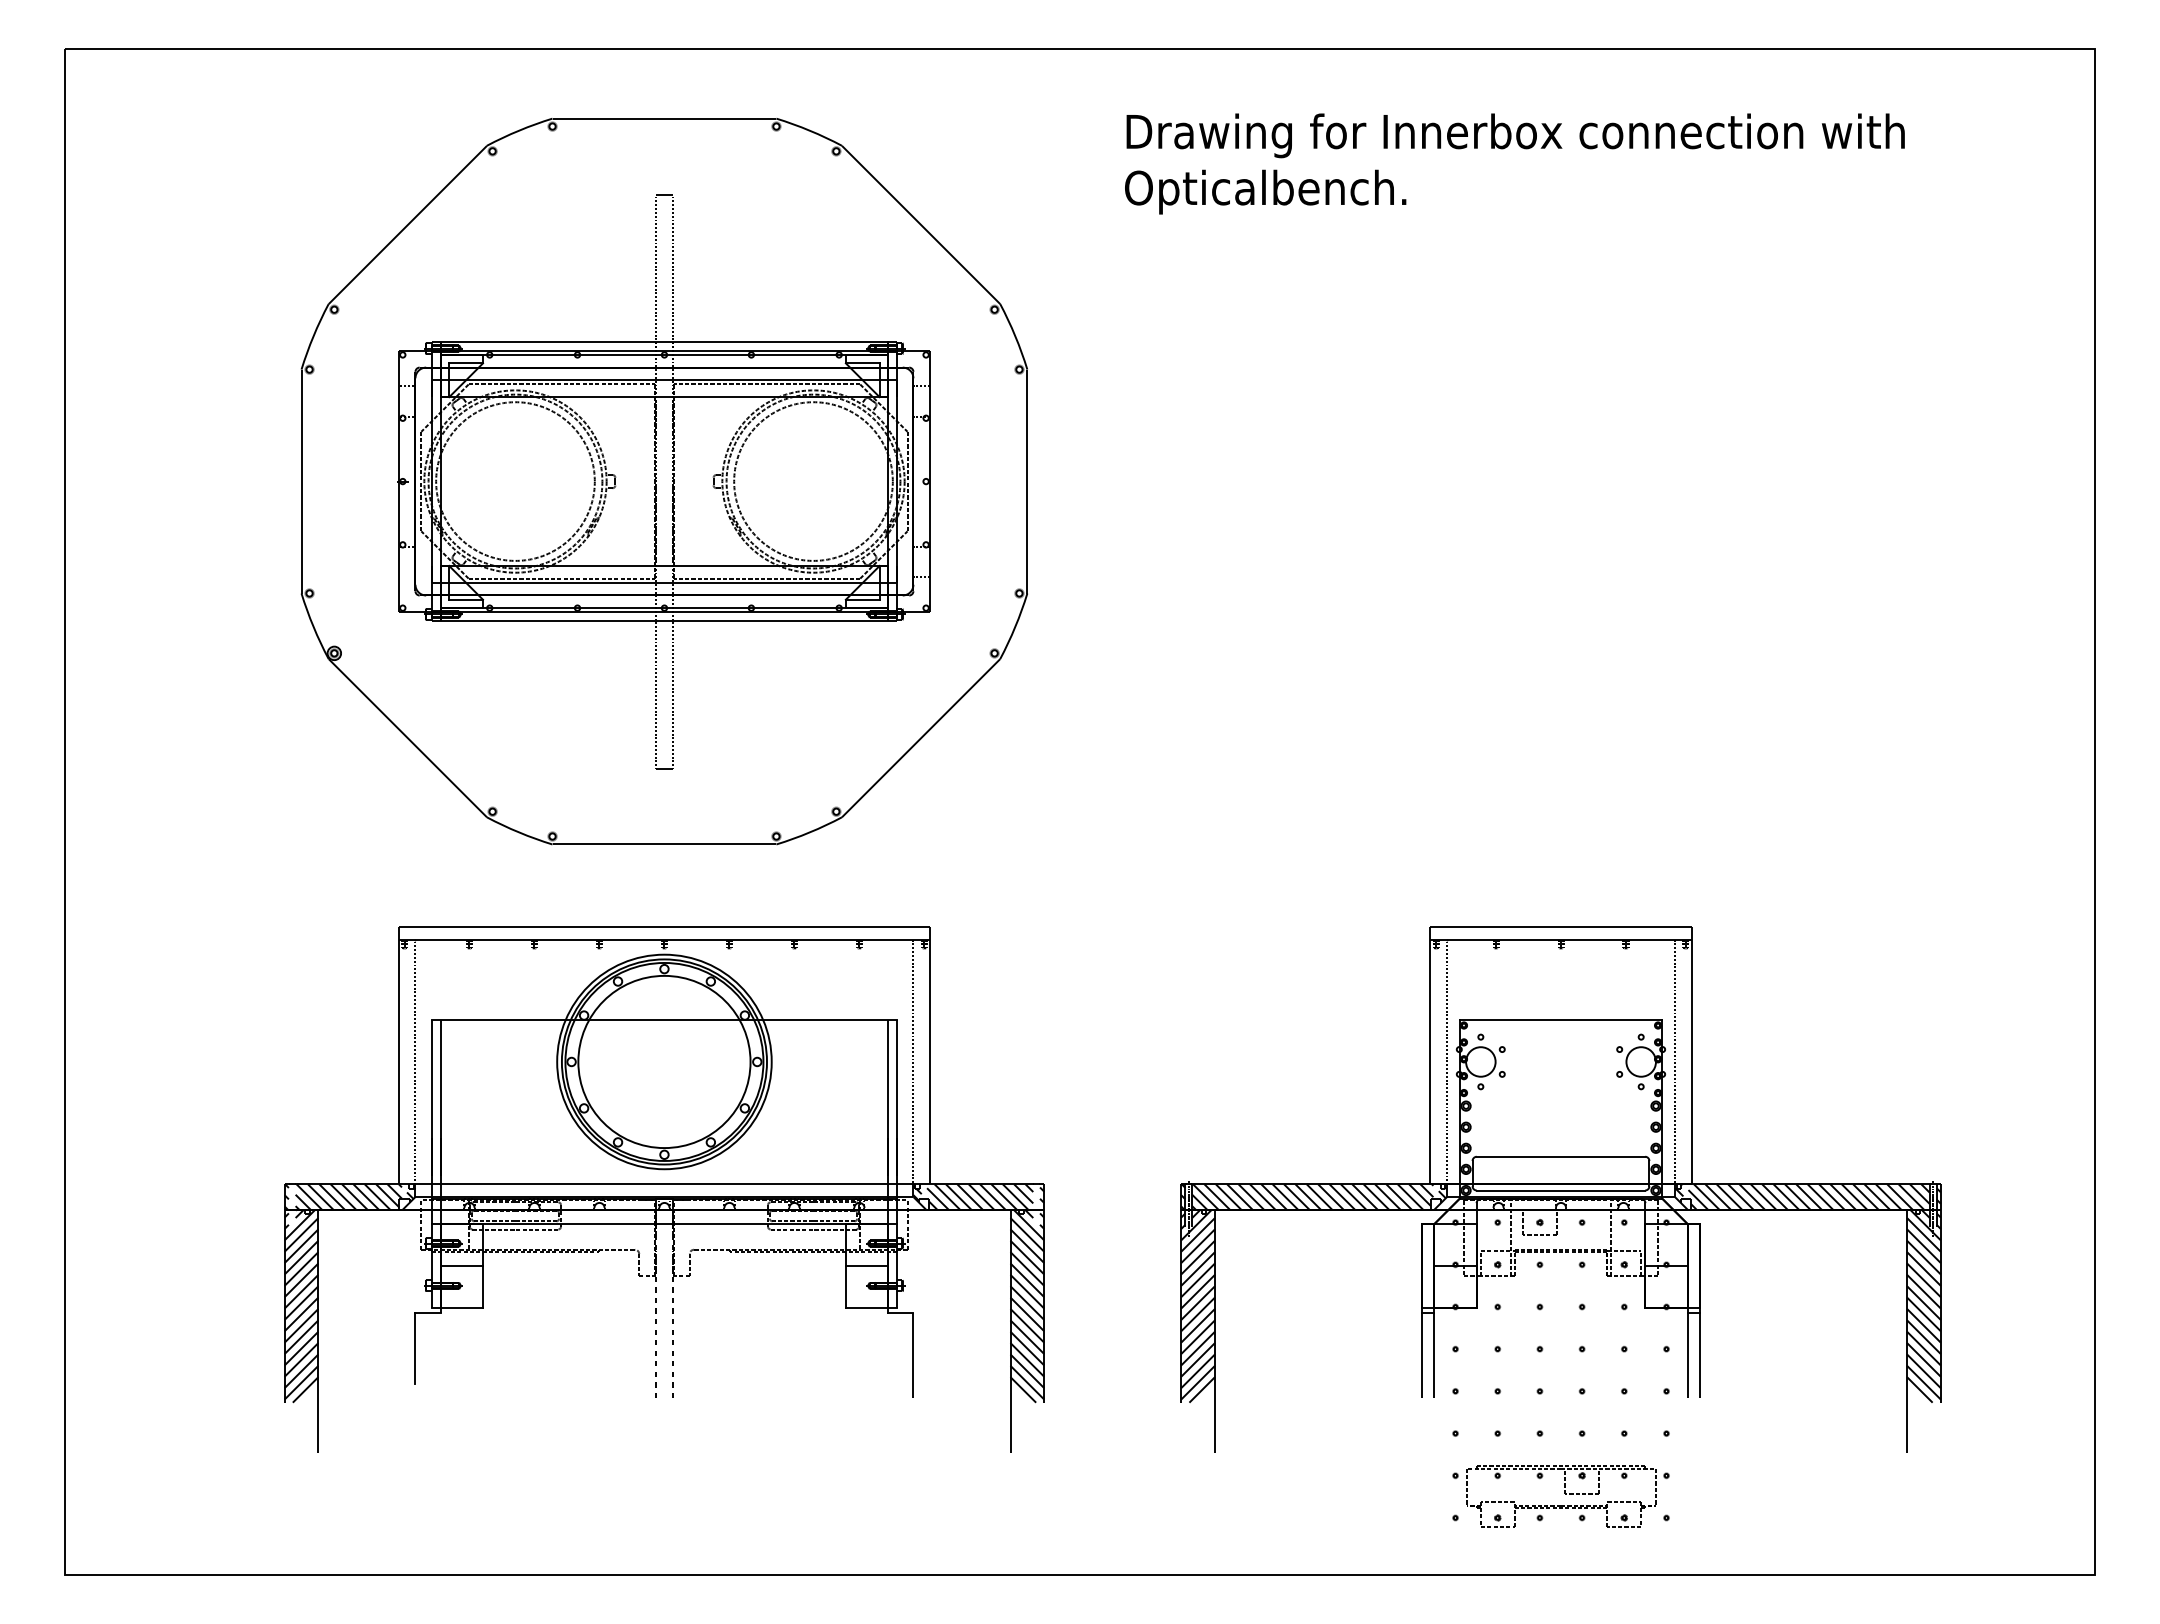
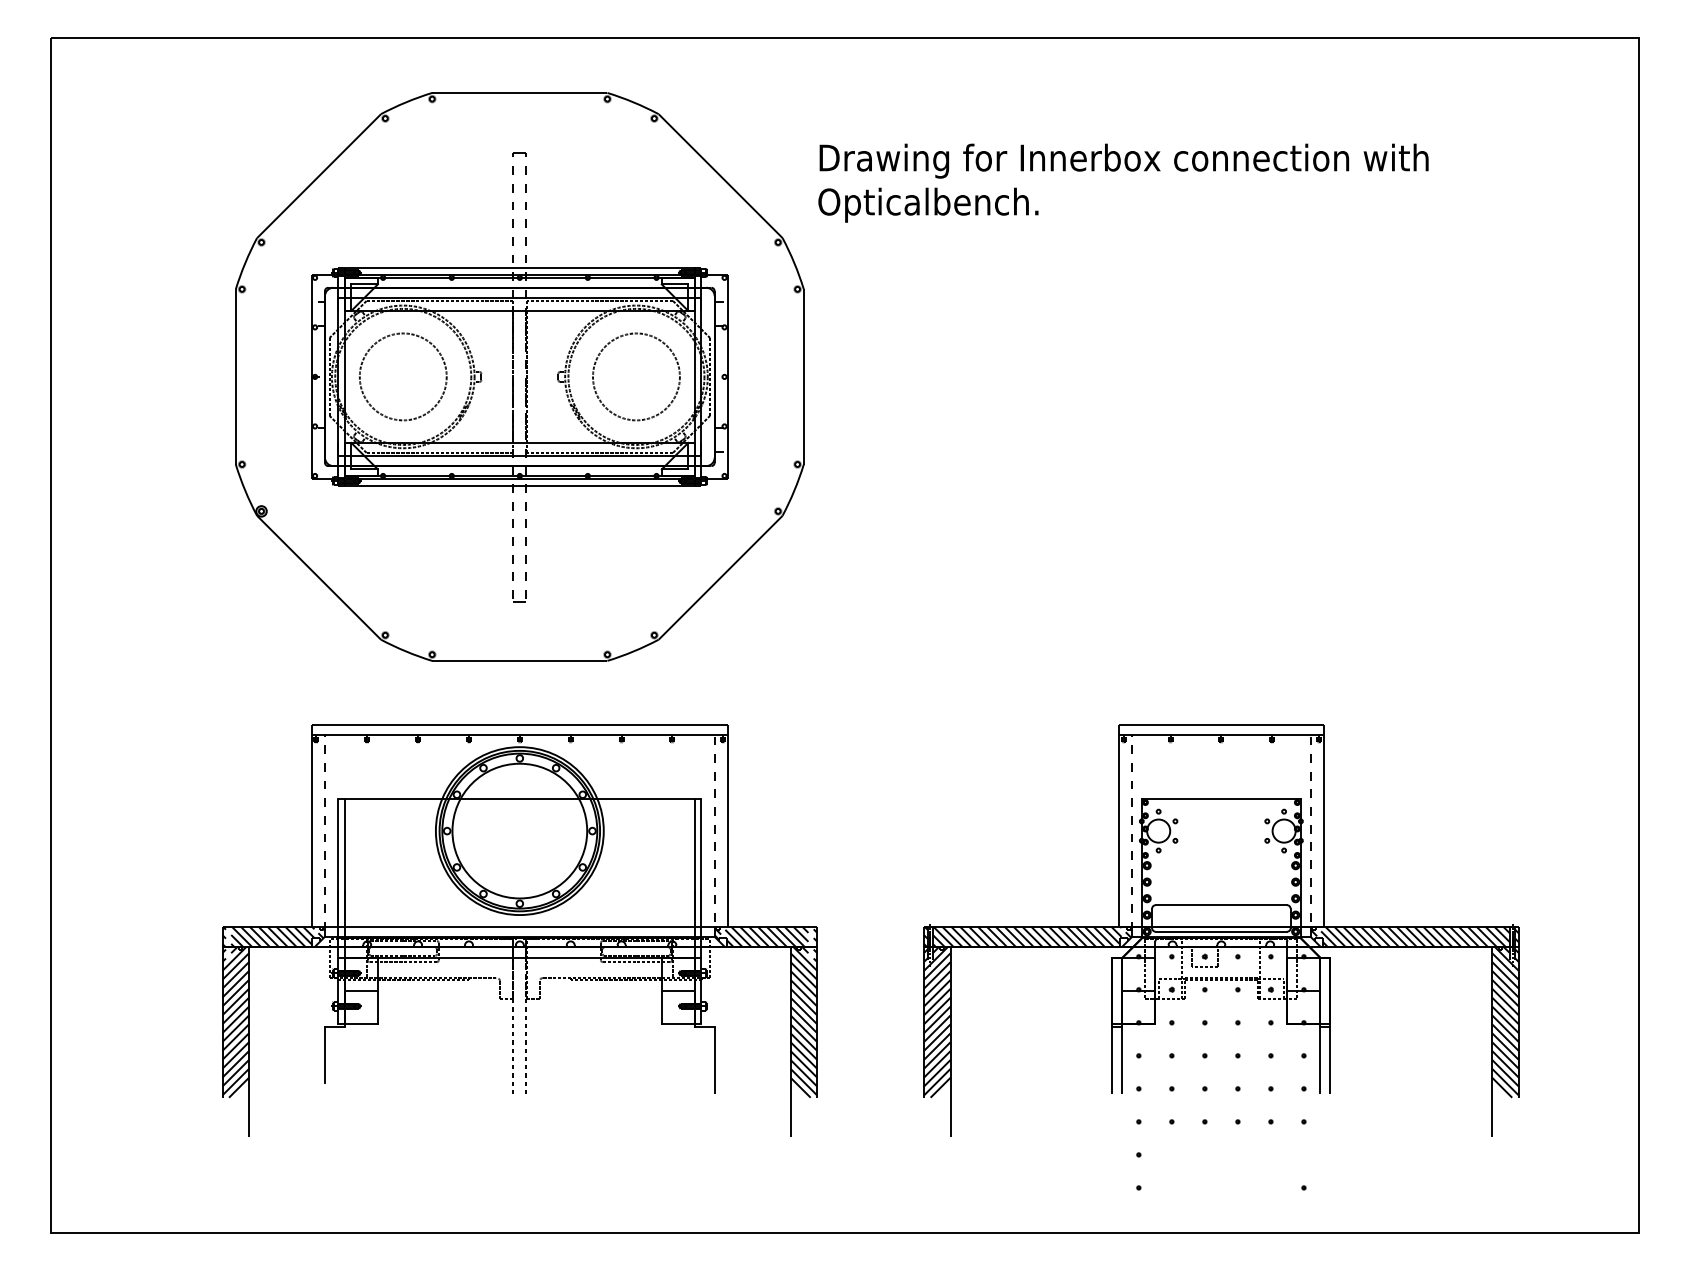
text: (1514, 163) -> (1123, 182), moved
circle: (515, 481) -> (403, 376), size x0.7
circle: (813, 481) -> (636, 376), size x0.7
part: (1567, 1496) -> (1226, 1171), removed

